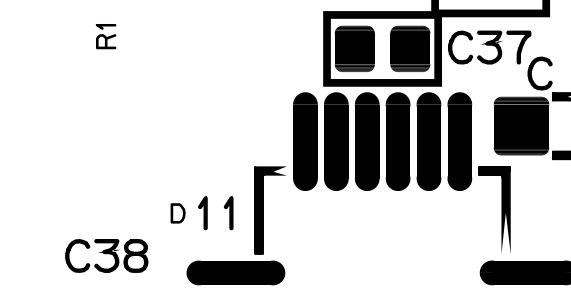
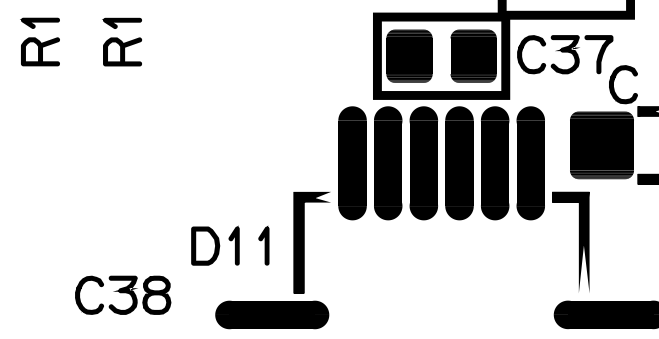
part: (34, 36) -> (39, 41), added
part: (105, 36) -> (121, 41), size x1.67
part: (177, 213) -> (204, 246), size x1.67

